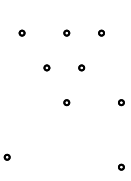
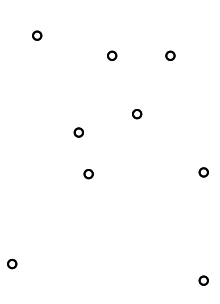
part: (21, 32) -> (36, 34), moved
part: (46, 67) -> (78, 131), moved
part: (66, 102) -> (88, 173), moved

